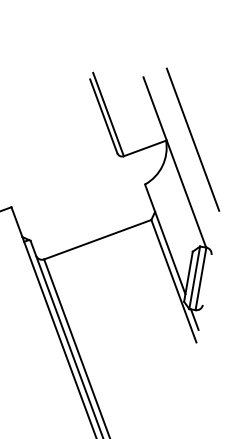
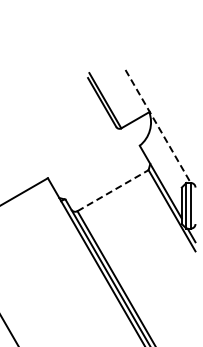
line: (193, 140) -> (168, 108), removed
line: (175, 162) -> (158, 126), solid -> dashed
line: (98, 239) -> (113, 190), solid -> dashed

